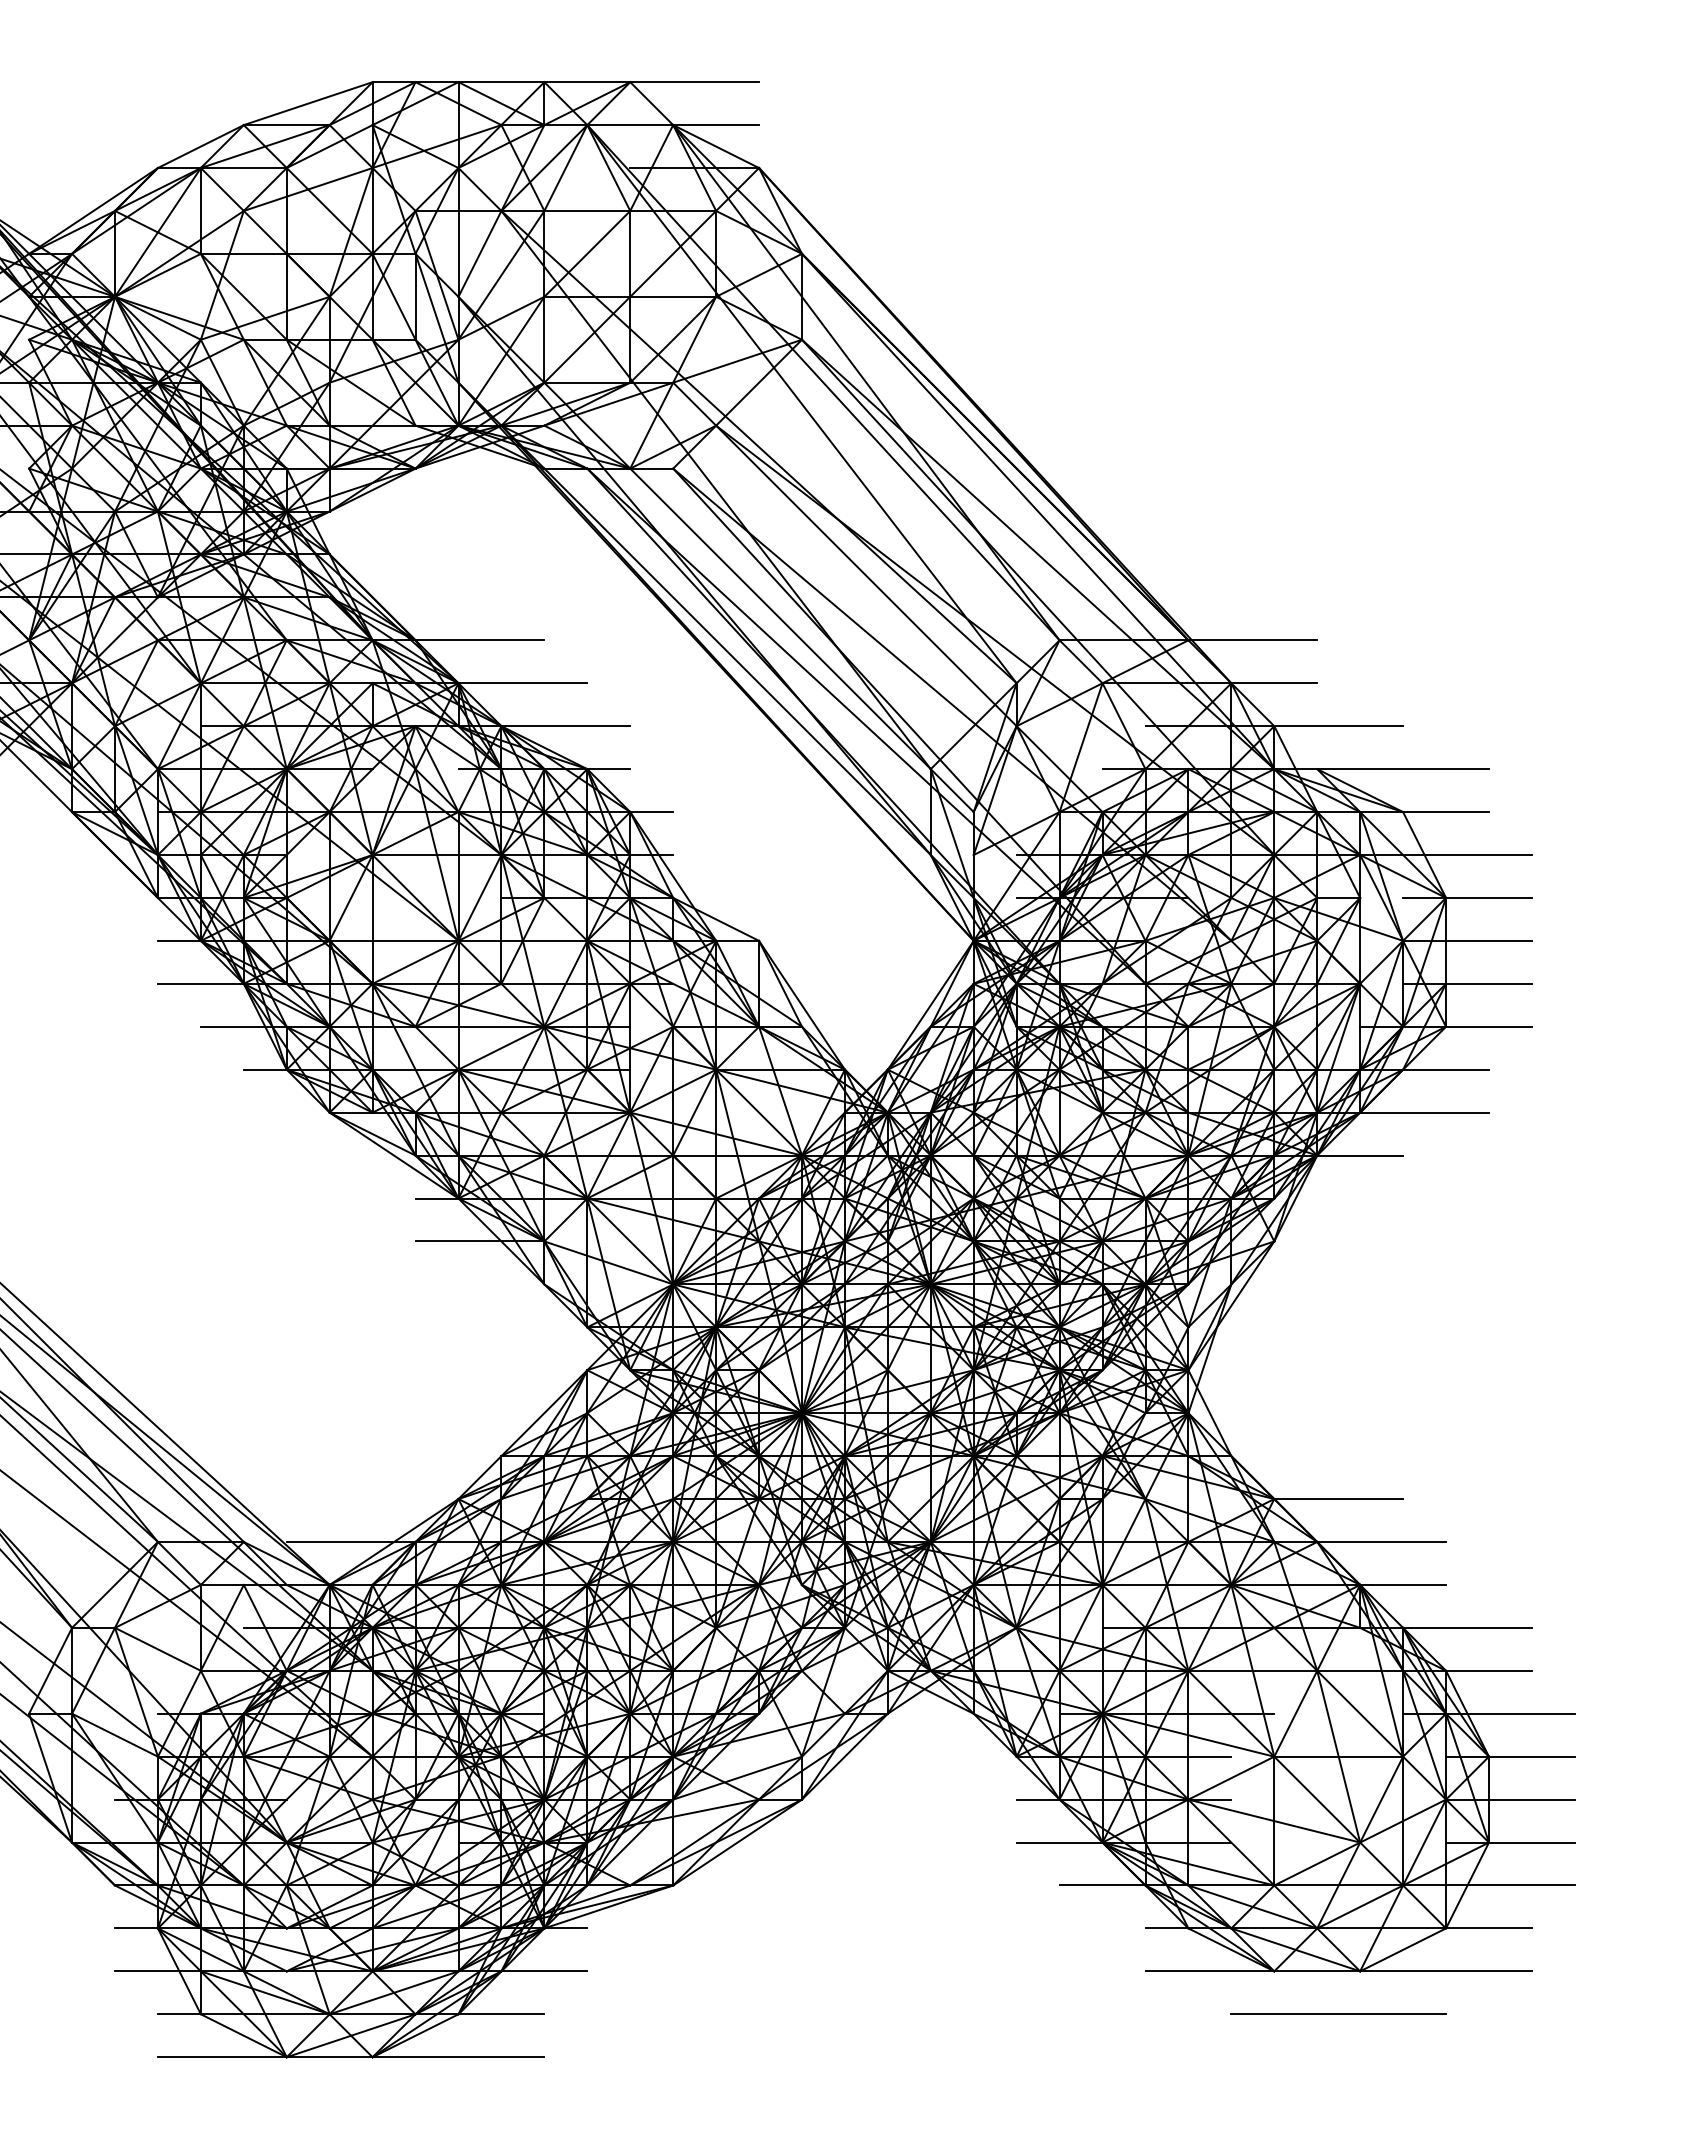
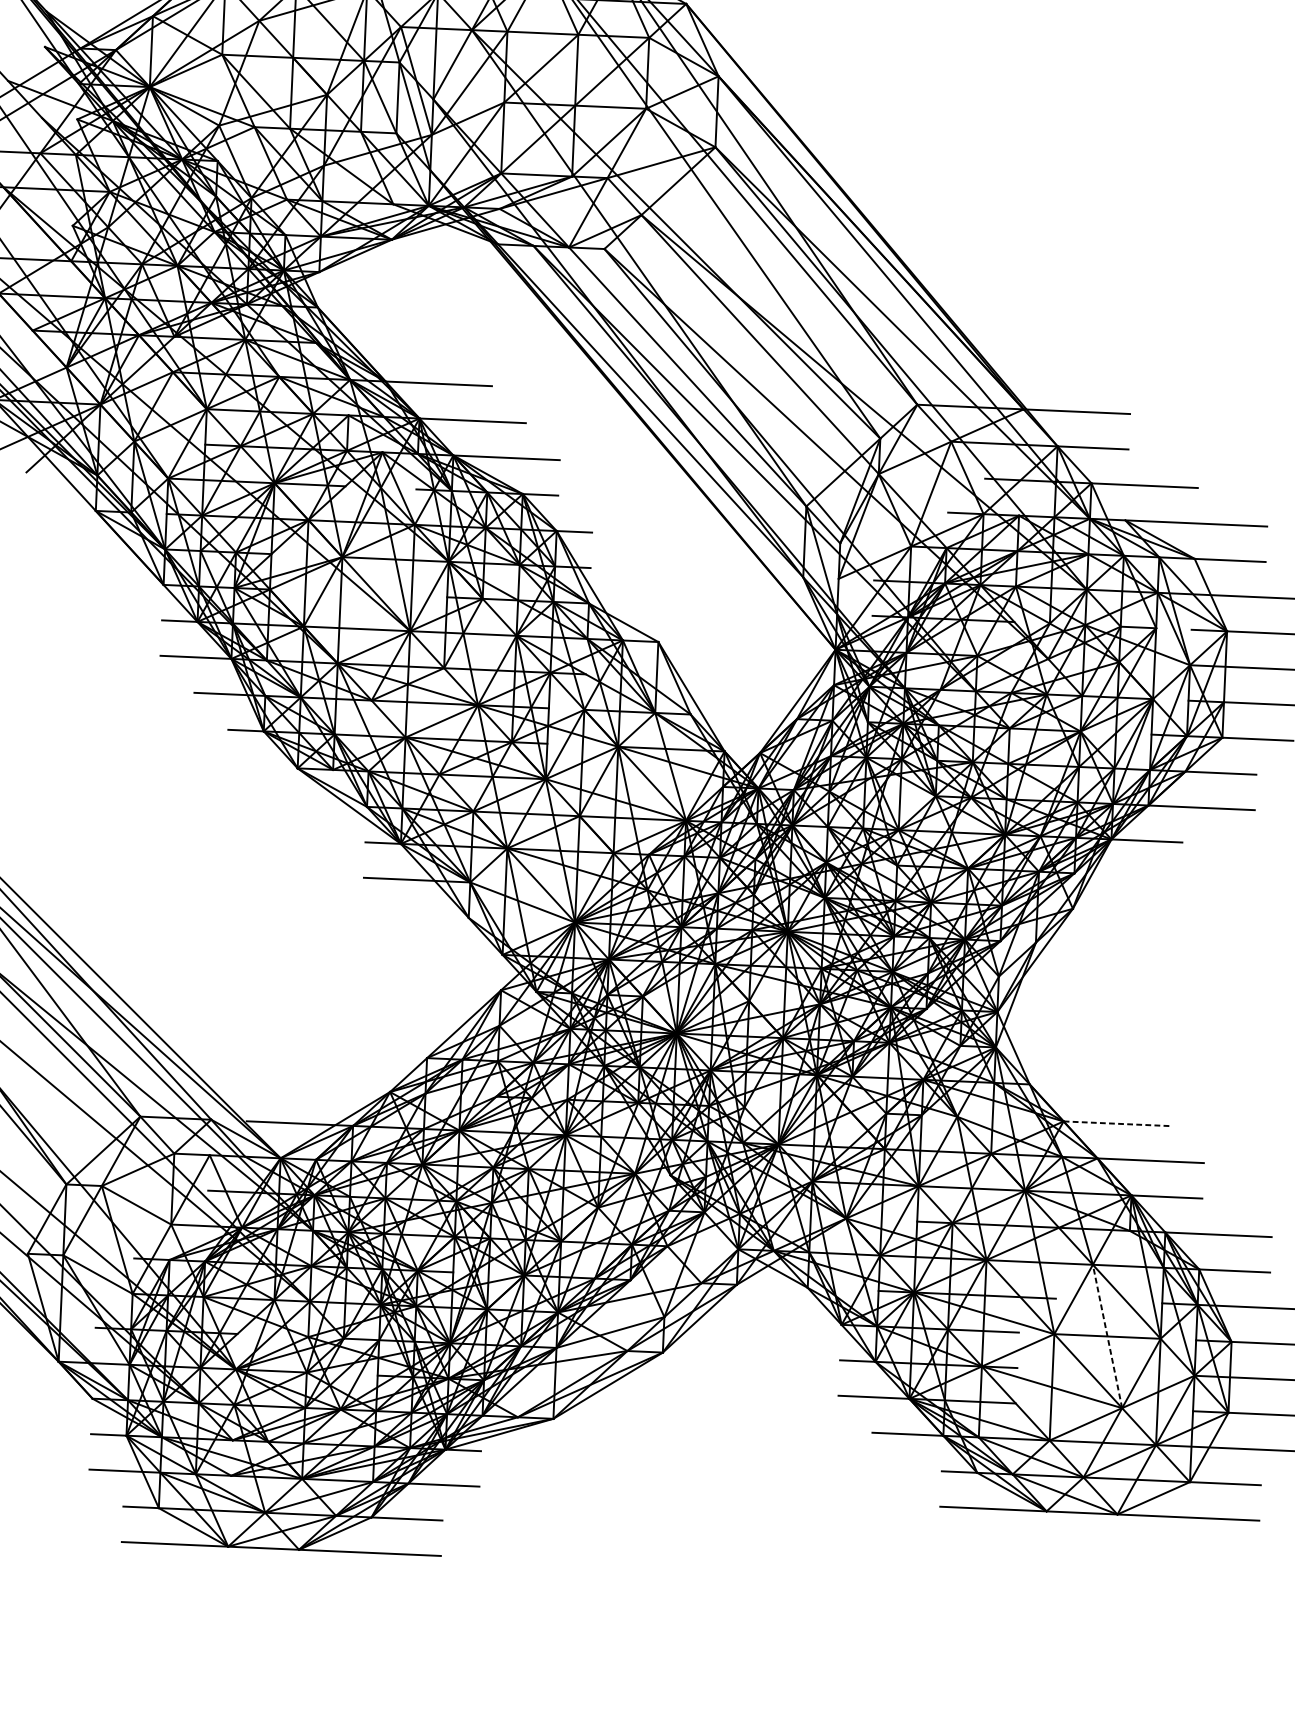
line: (1339, 1499) -> (1117, 1124), solid -> dashed
line: (1338, 1756) -> (1107, 1336), solid -> dashed
line: (1338, 2014) -> (1098, 1549), removed

